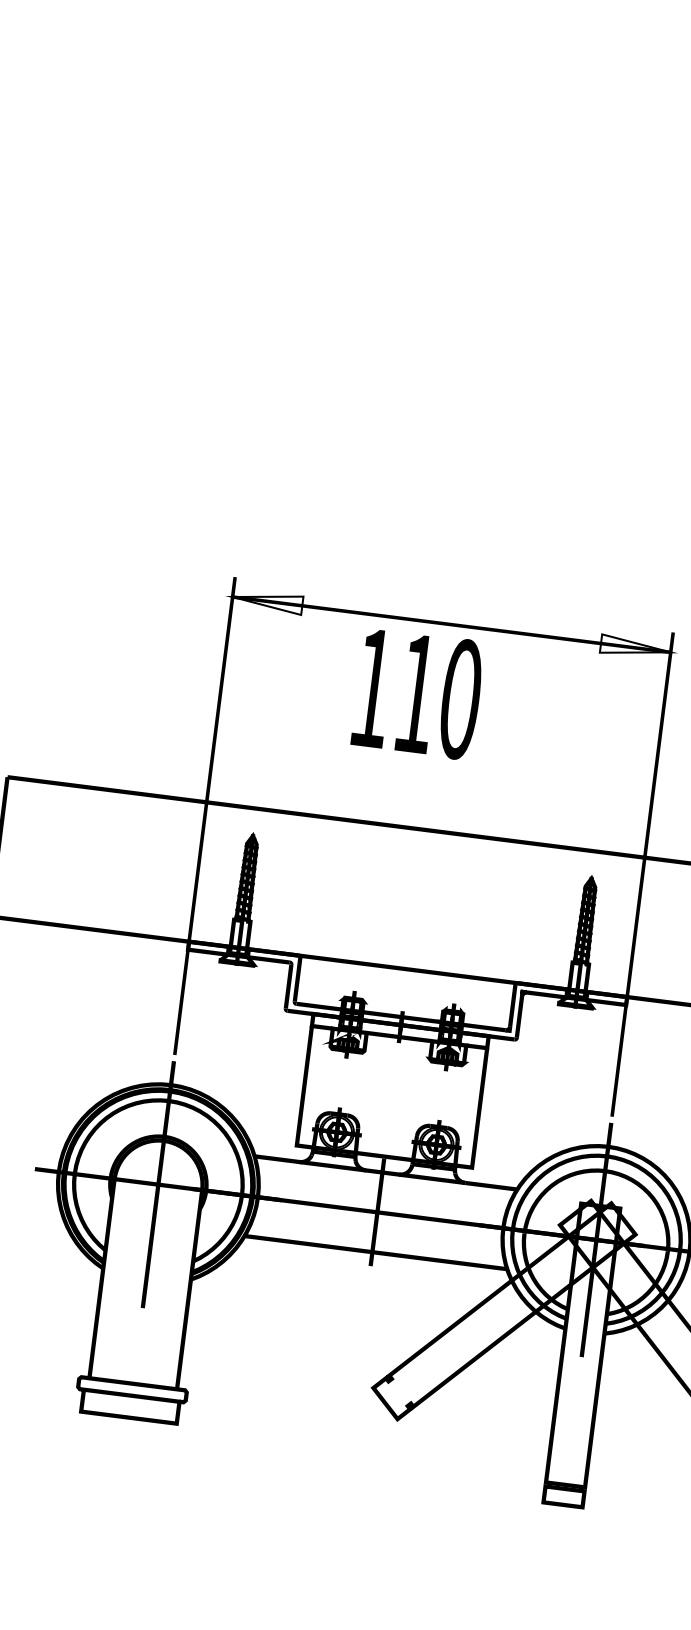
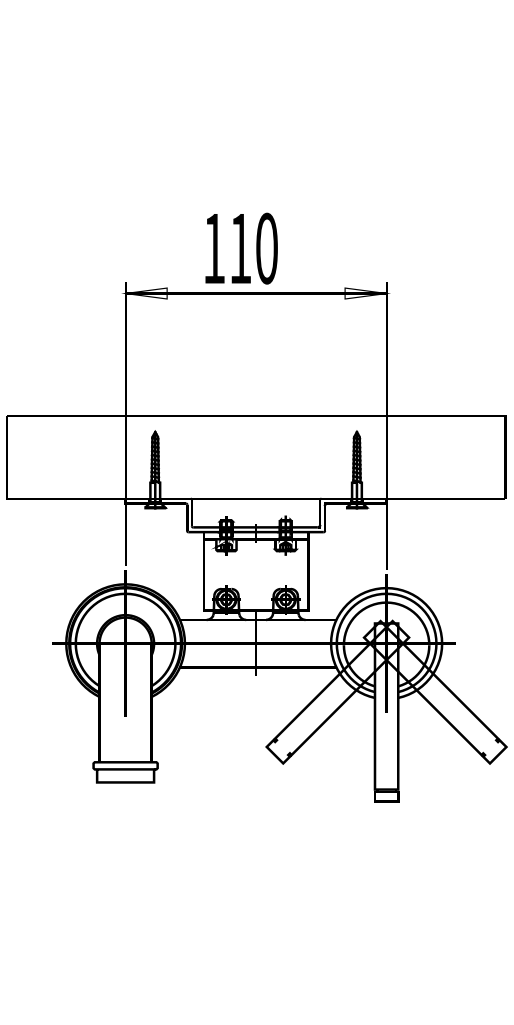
text: (418, 693) -> (241, 248), moved

